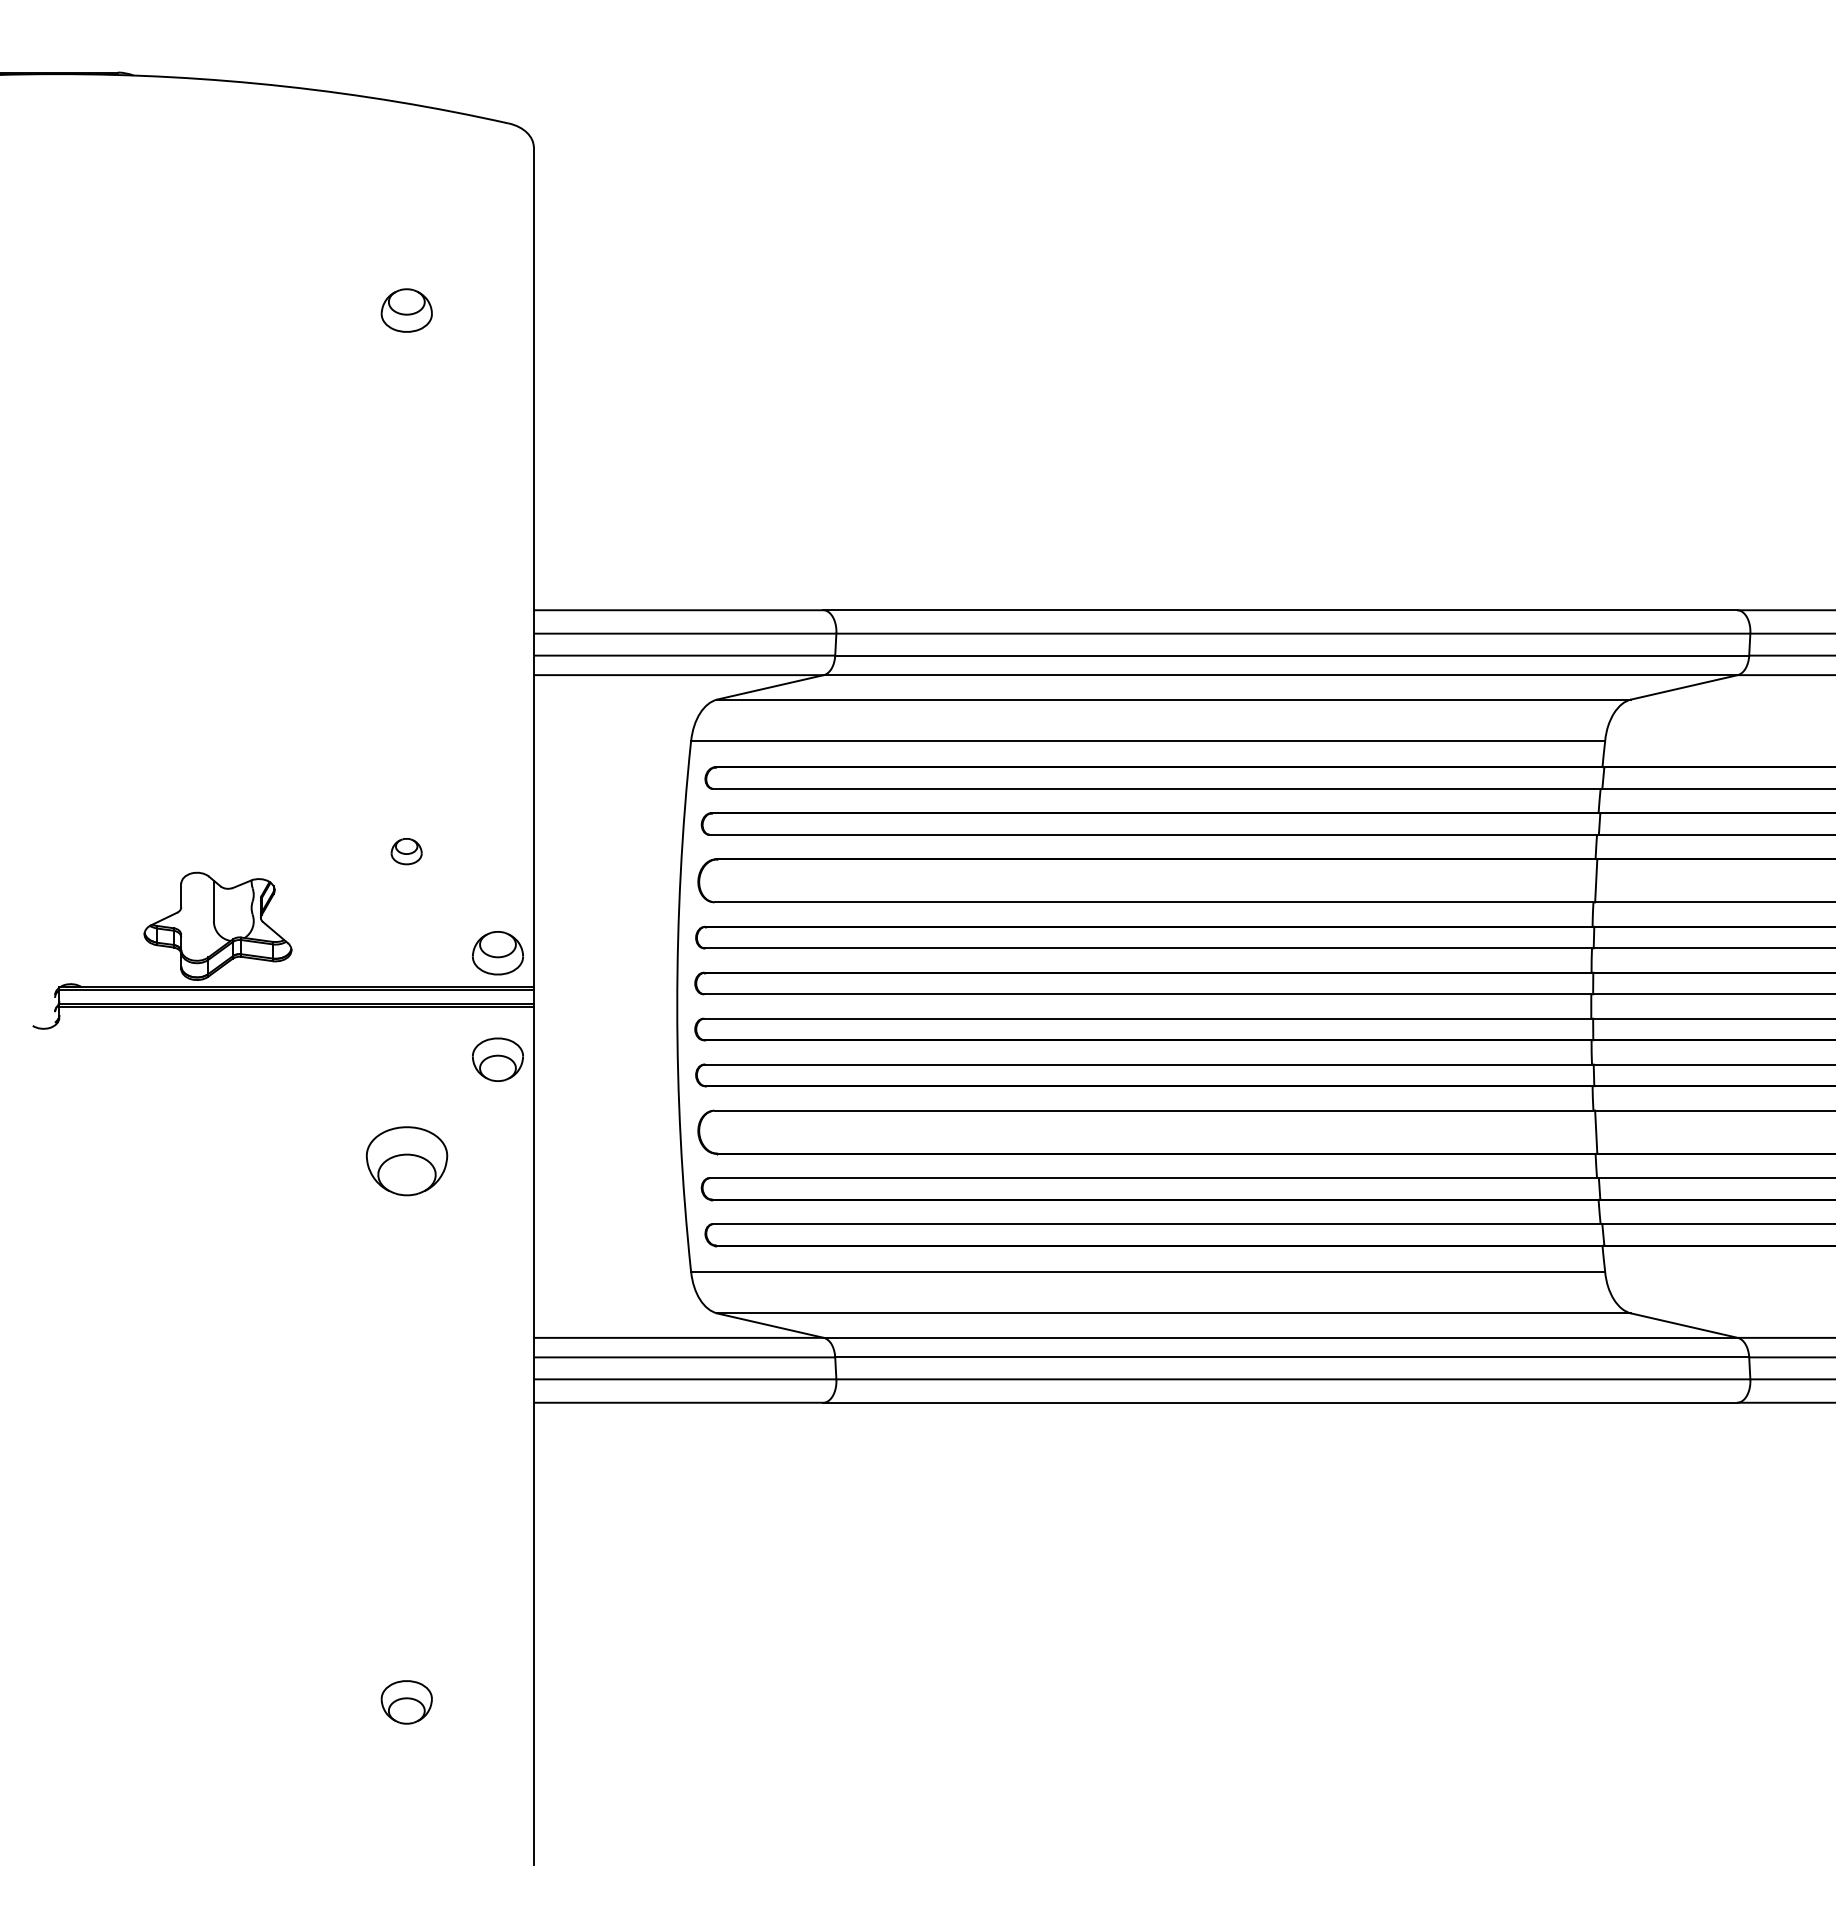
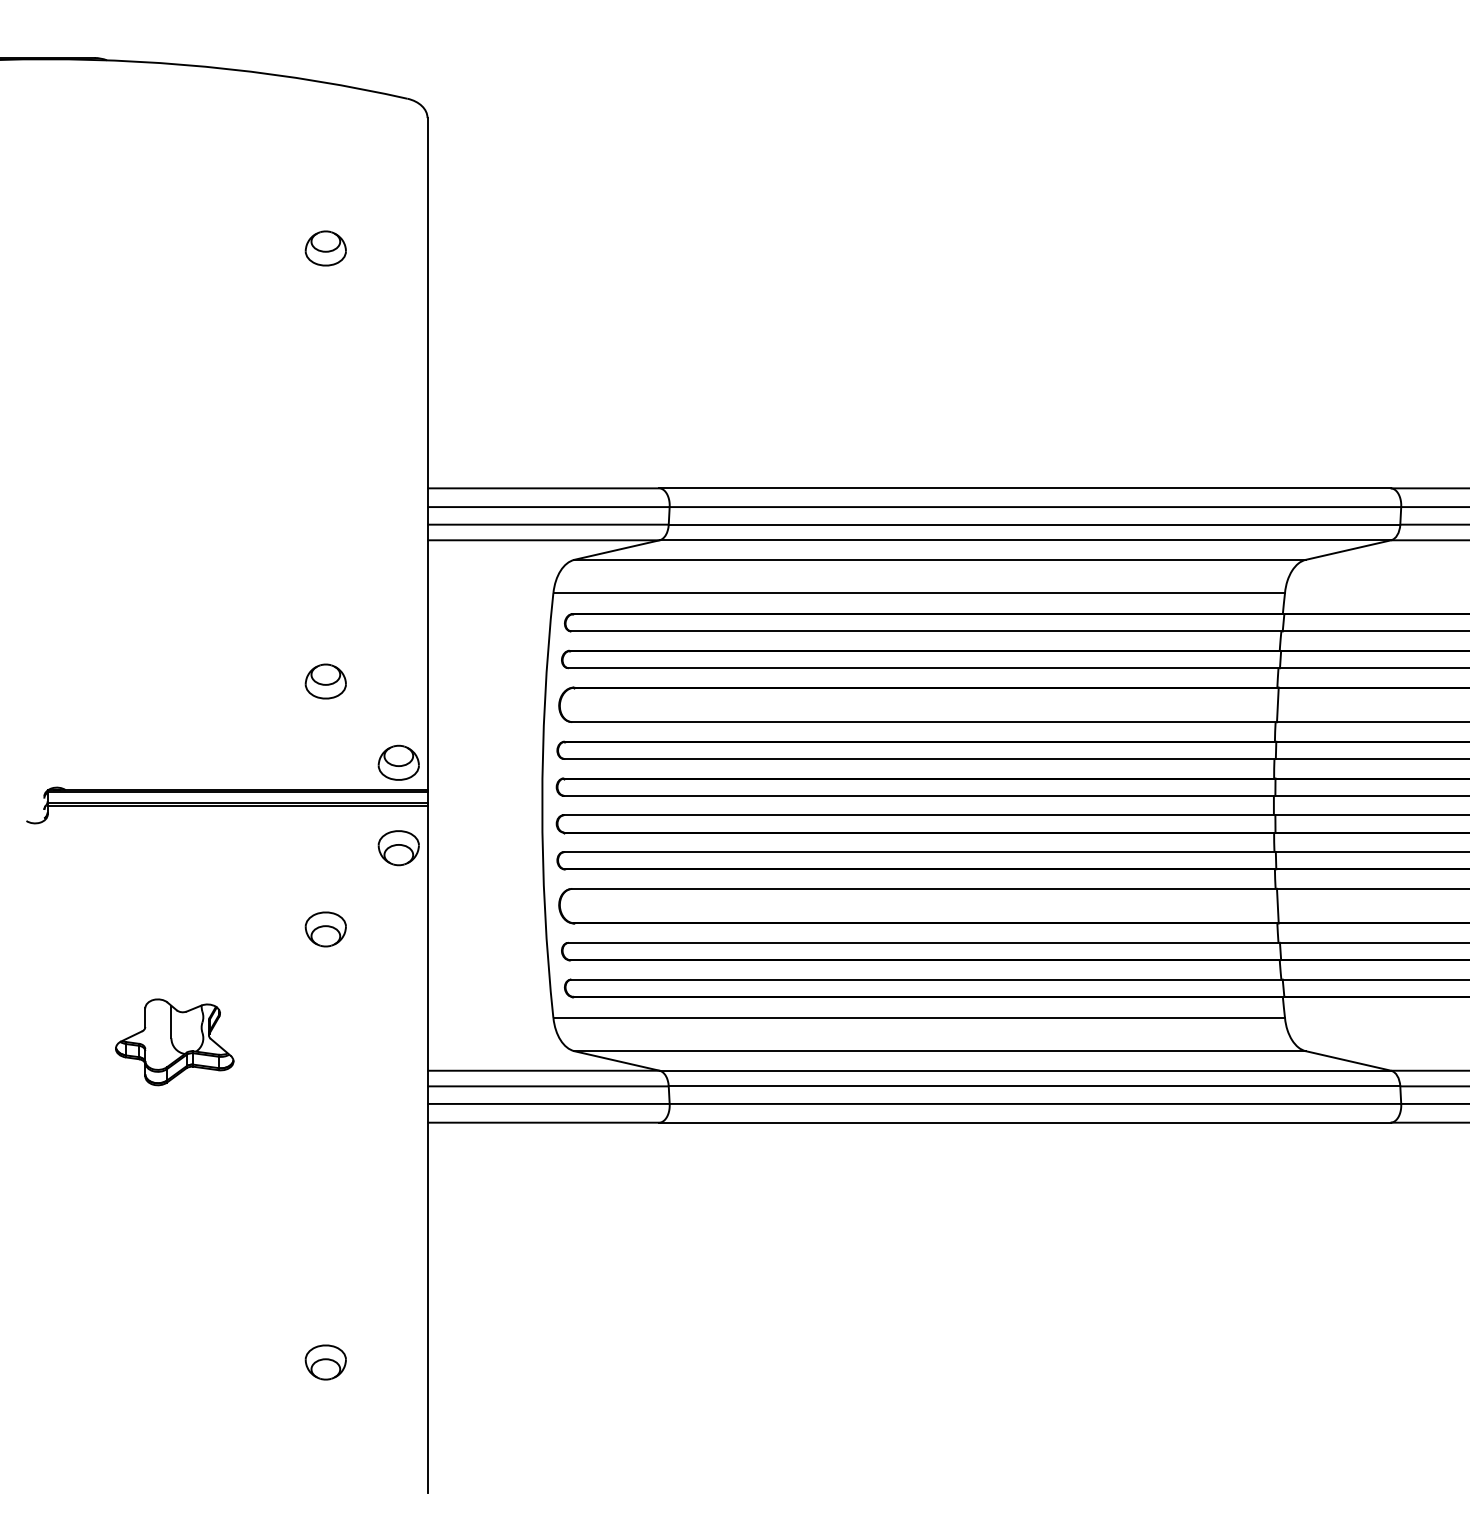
part: (406, 851) -> (325, 681), size x1.67
part: (217, 925) -> (174, 1041), moved
part: (406, 1161) -> (325, 929), size x0.62

